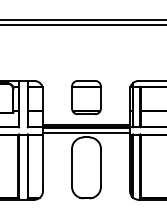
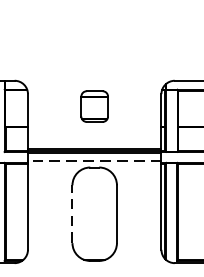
part: (86, 97) -> (94, 106), size x0.6
line: (86, 132) -> (94, 159), solid -> dashed
line: (72, 167) -> (73, 213), solid -> dashed

